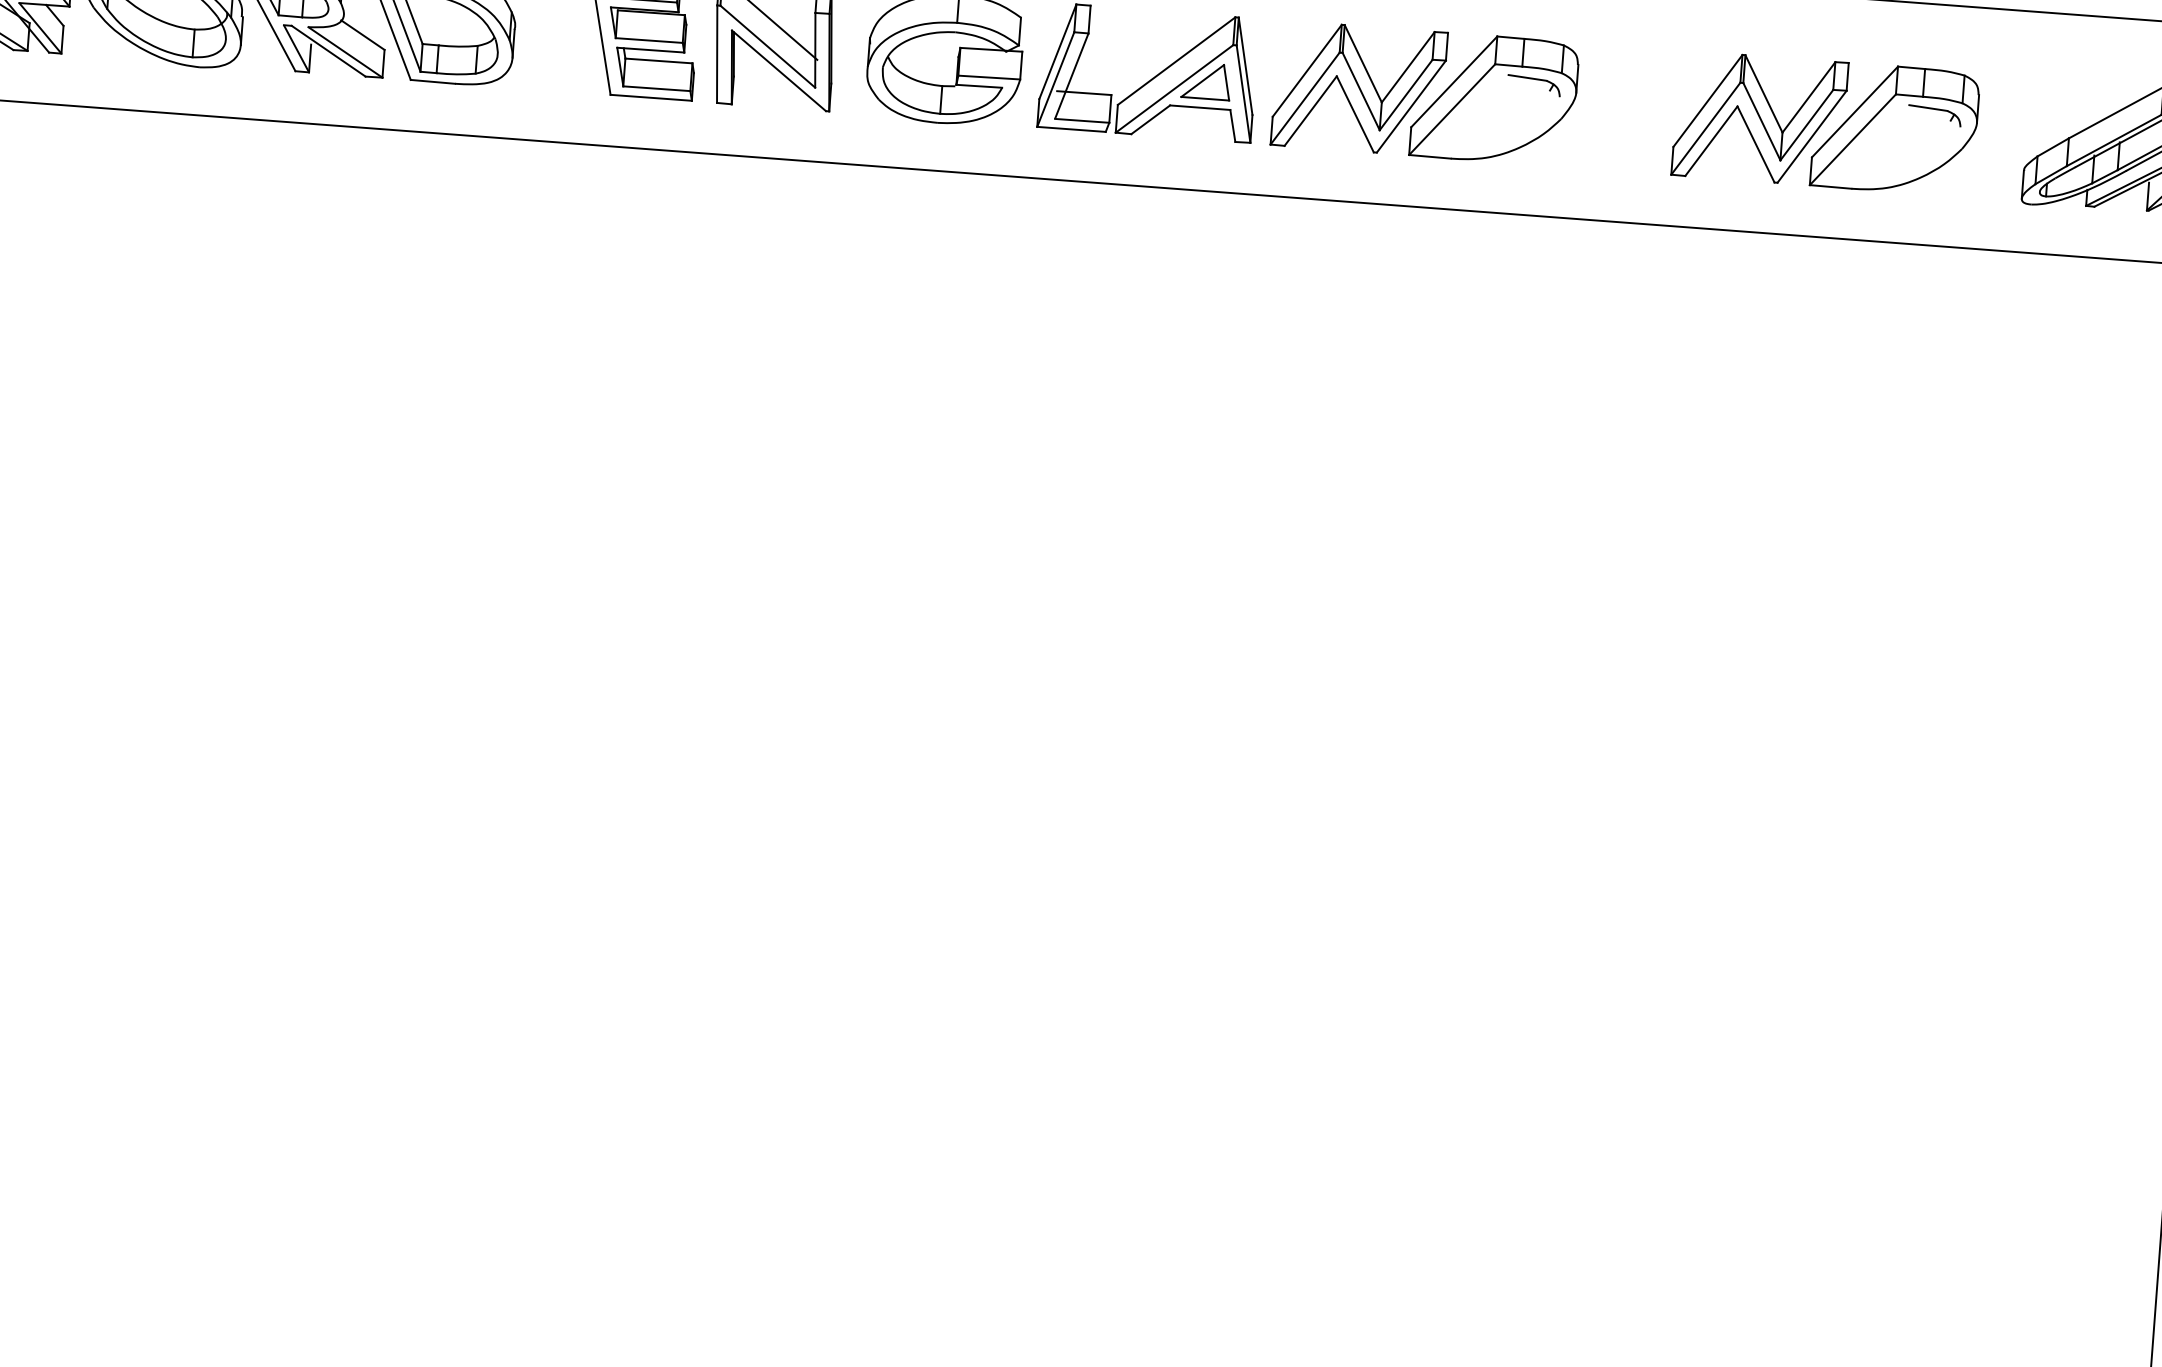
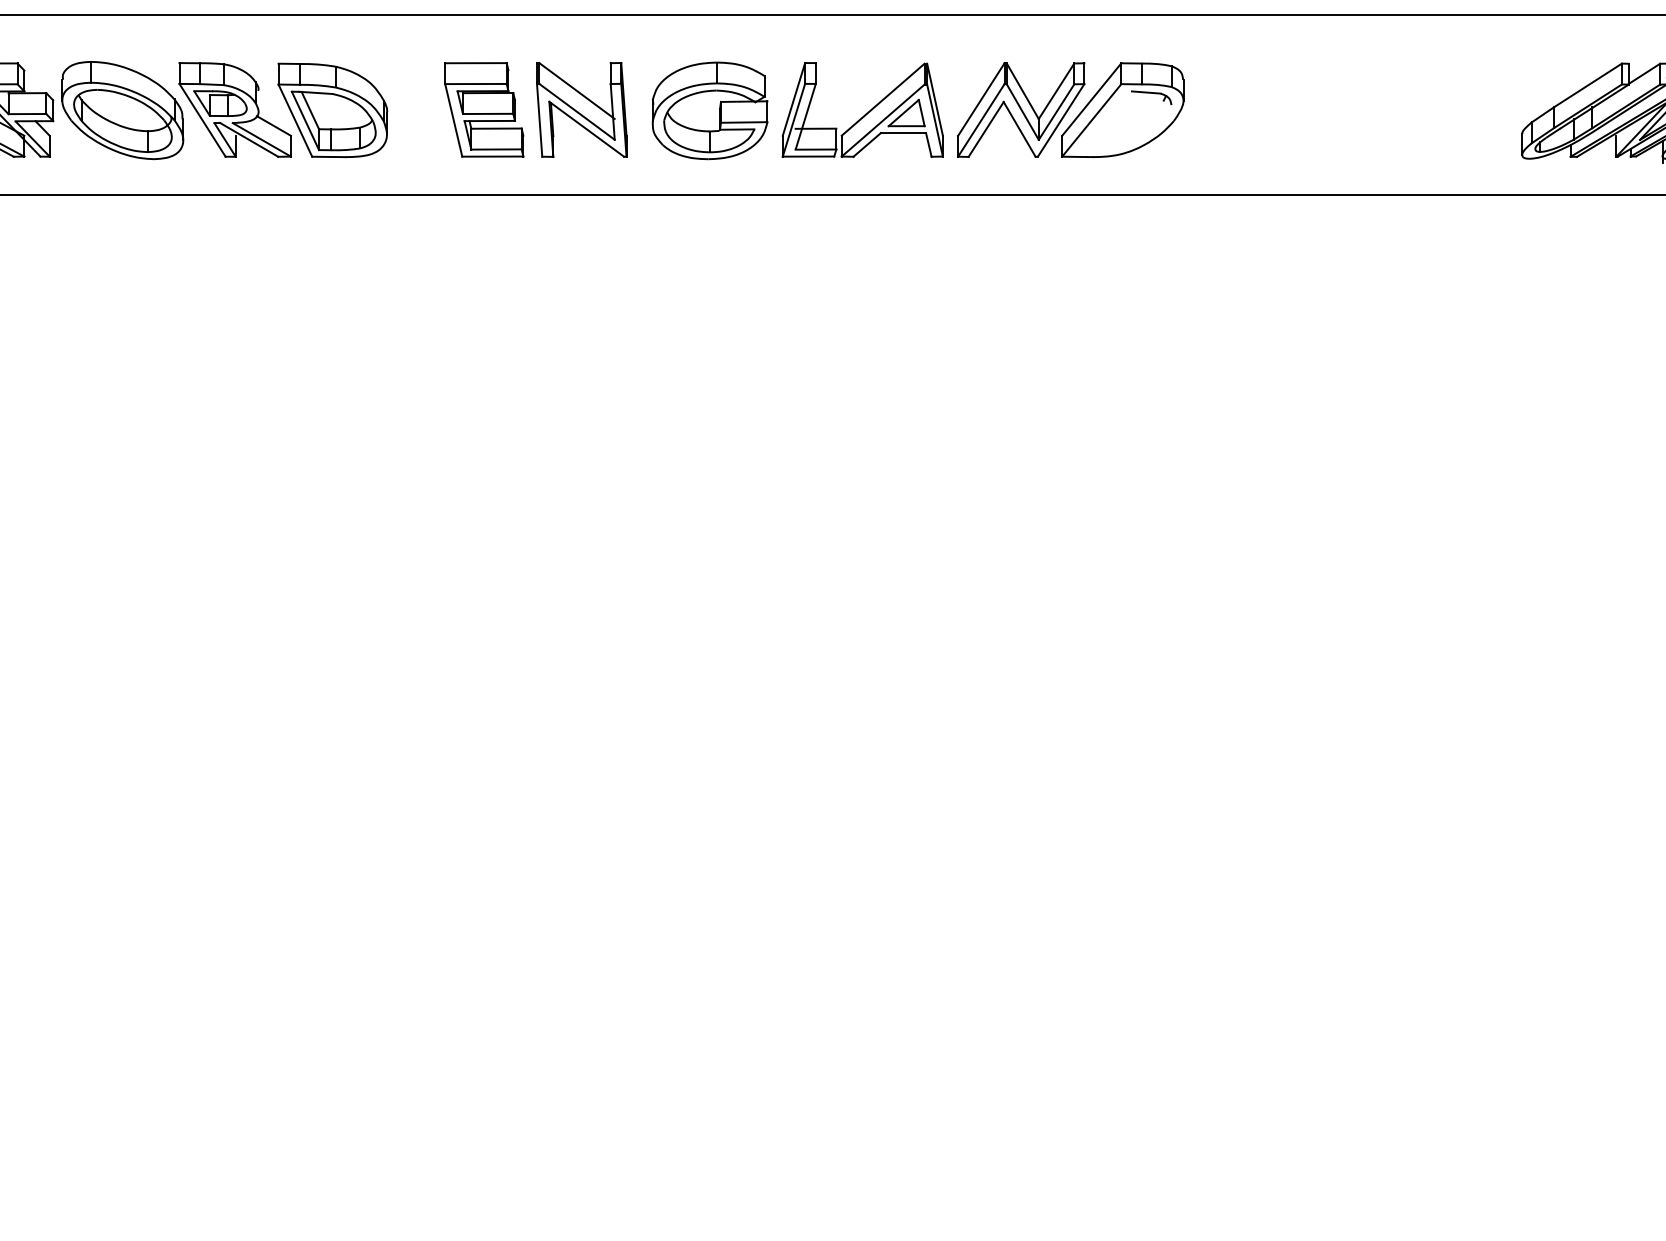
part: (1825, 123) -> (1371, 109), removed

